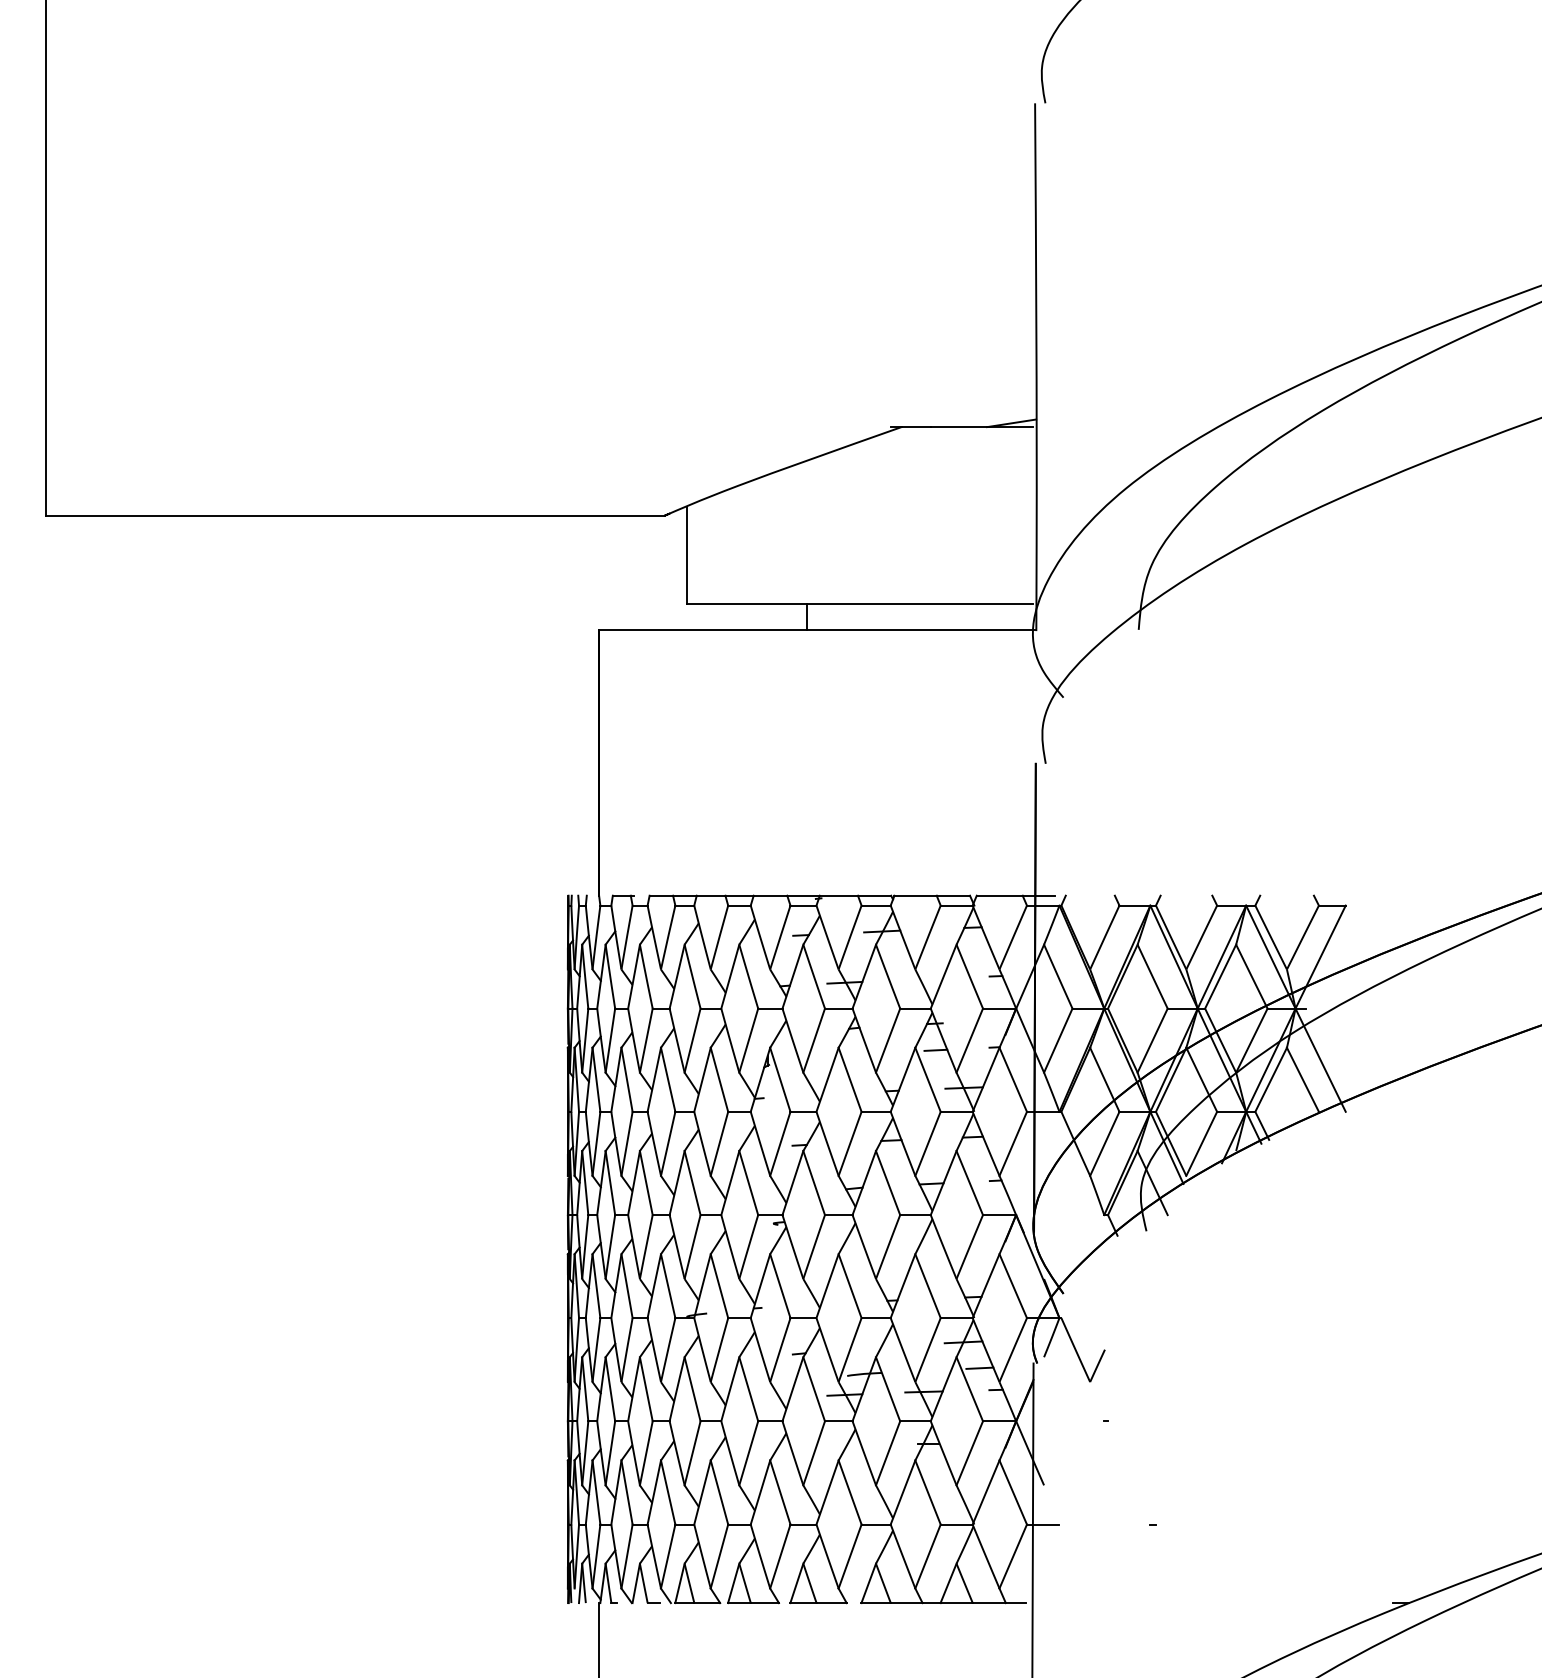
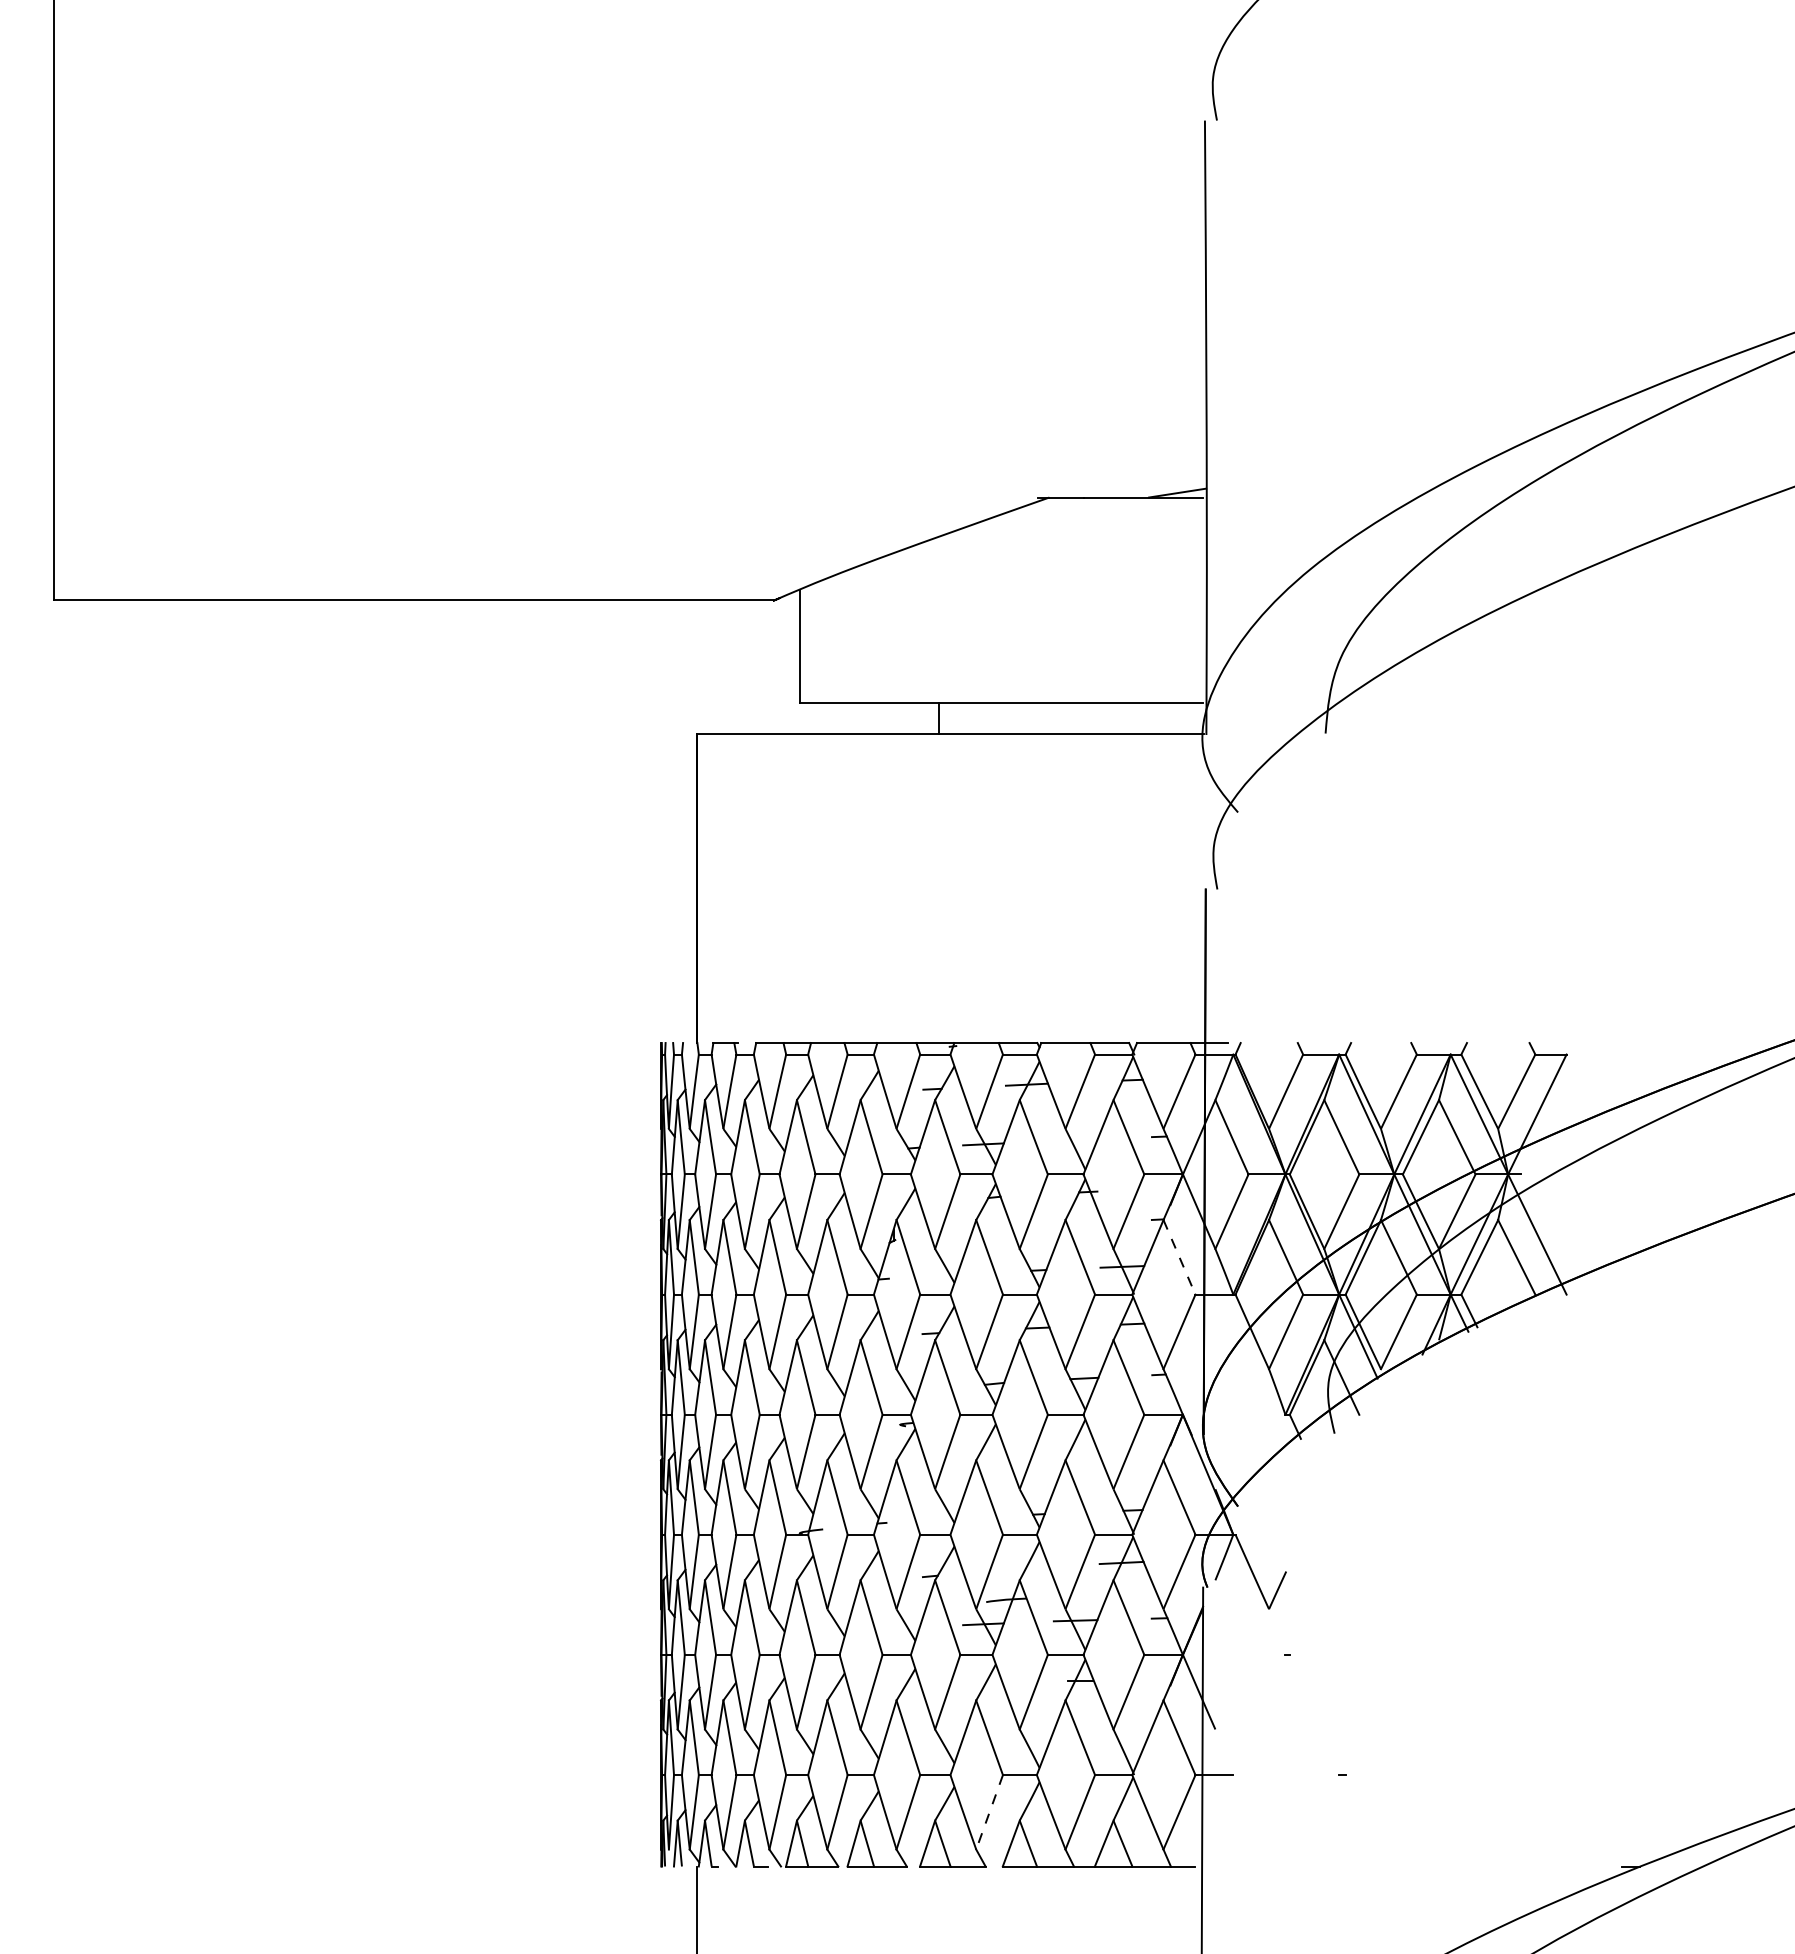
line: (935, 1049) -> (1089, 1222), removed
line: (1013, 1079) -> (1179, 1257), solid -> dashed
line: (979, 1367) -> (1140, 1592), removed
line: (850, 1556) -> (989, 1812), solid -> dashed

